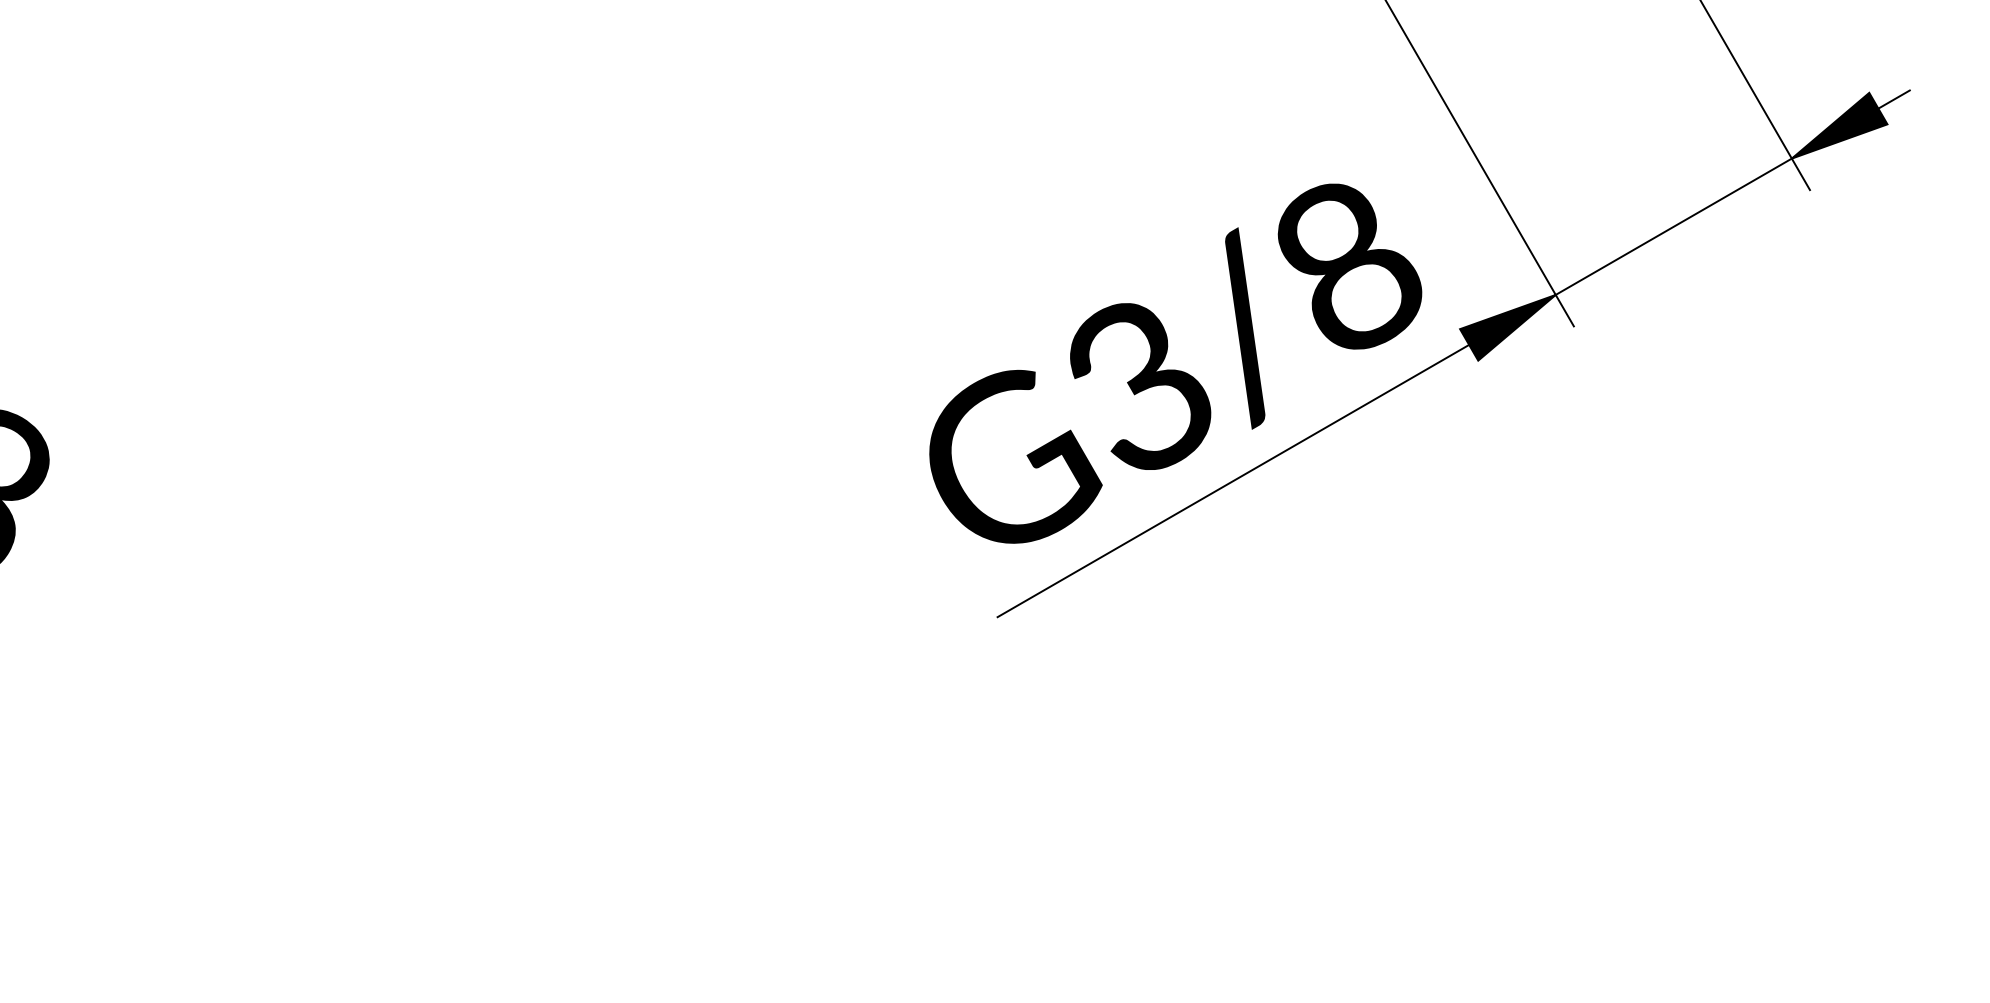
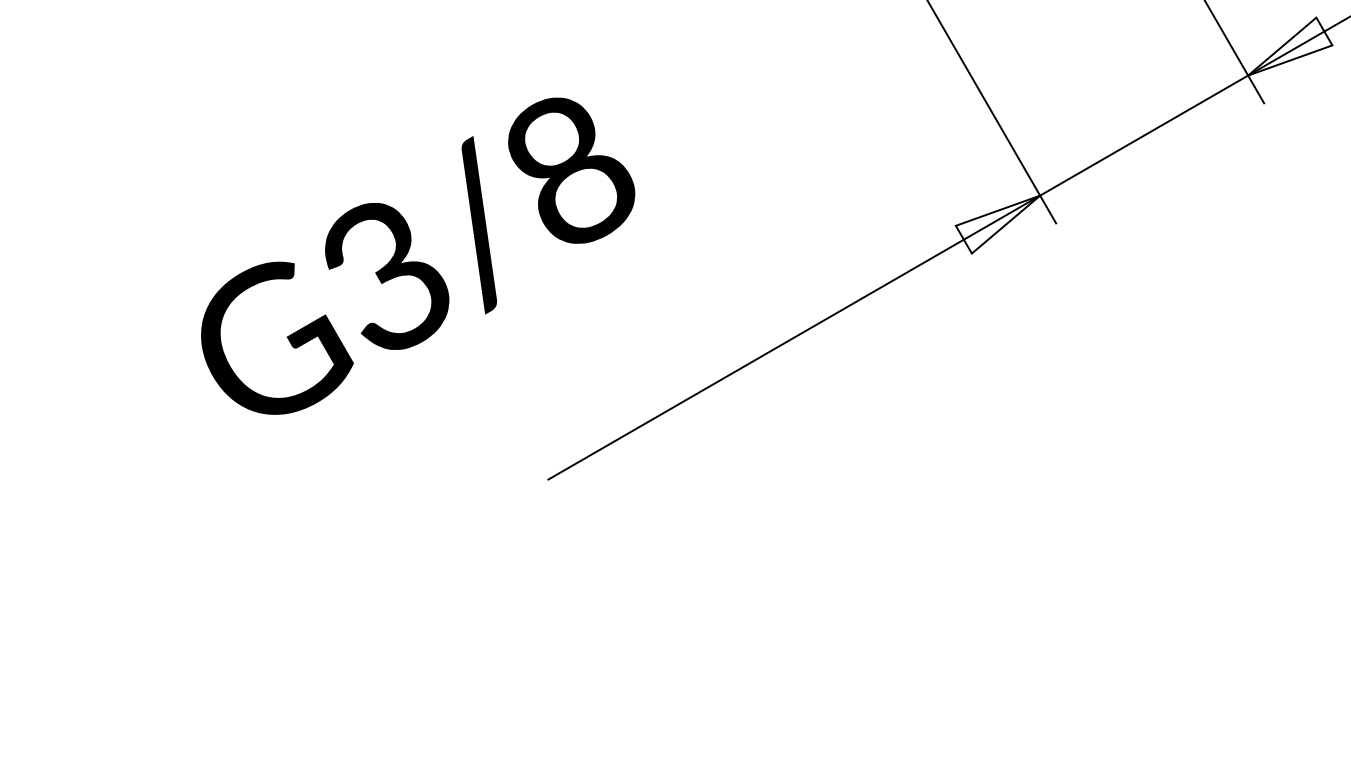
fill: (1839, 125) -> (1290, 46), removed
fill: (1507, 327) -> (997, 224), removed
text: (1175, 363) -> (417, 256), moved

